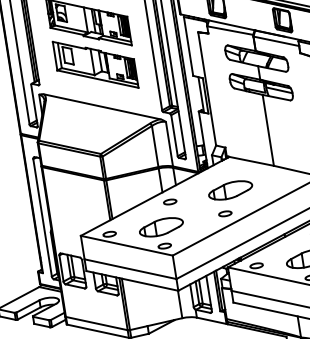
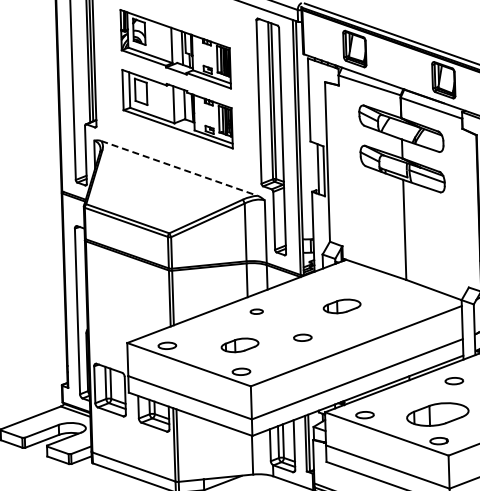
line: (102, 106) -> (179, 168), solid -> dashed
part: (230, 190) -> (341, 306), size x0.6
part: (170, 201) -> (256, 311), size x0.7
part: (225, 213) -> (302, 337), moved
part: (161, 227) -> (239, 345), size x0.6

